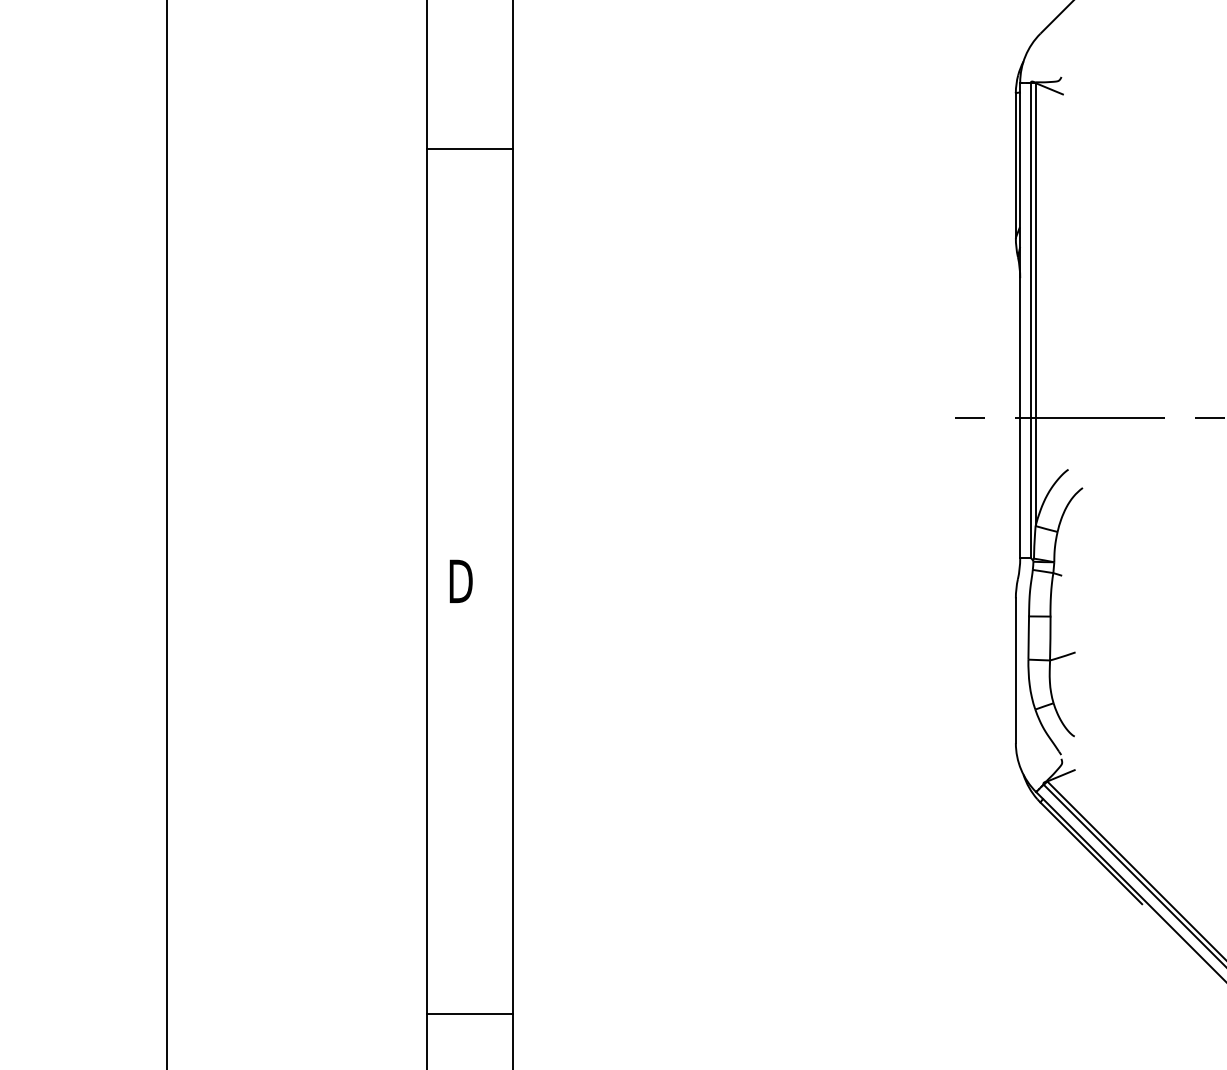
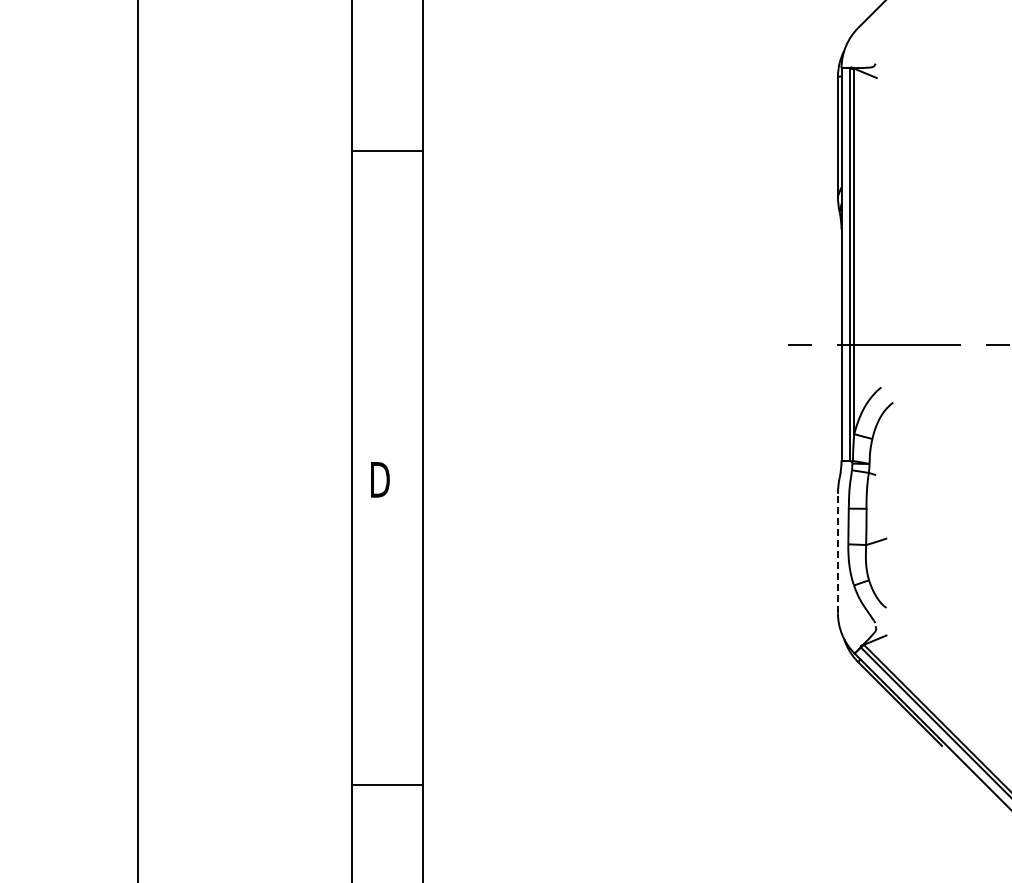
line: (469, 148) -> (387, 150), moved
line: (1015, 670) -> (837, 553), solid -> dashed
line: (469, 1013) -> (387, 784), moved

